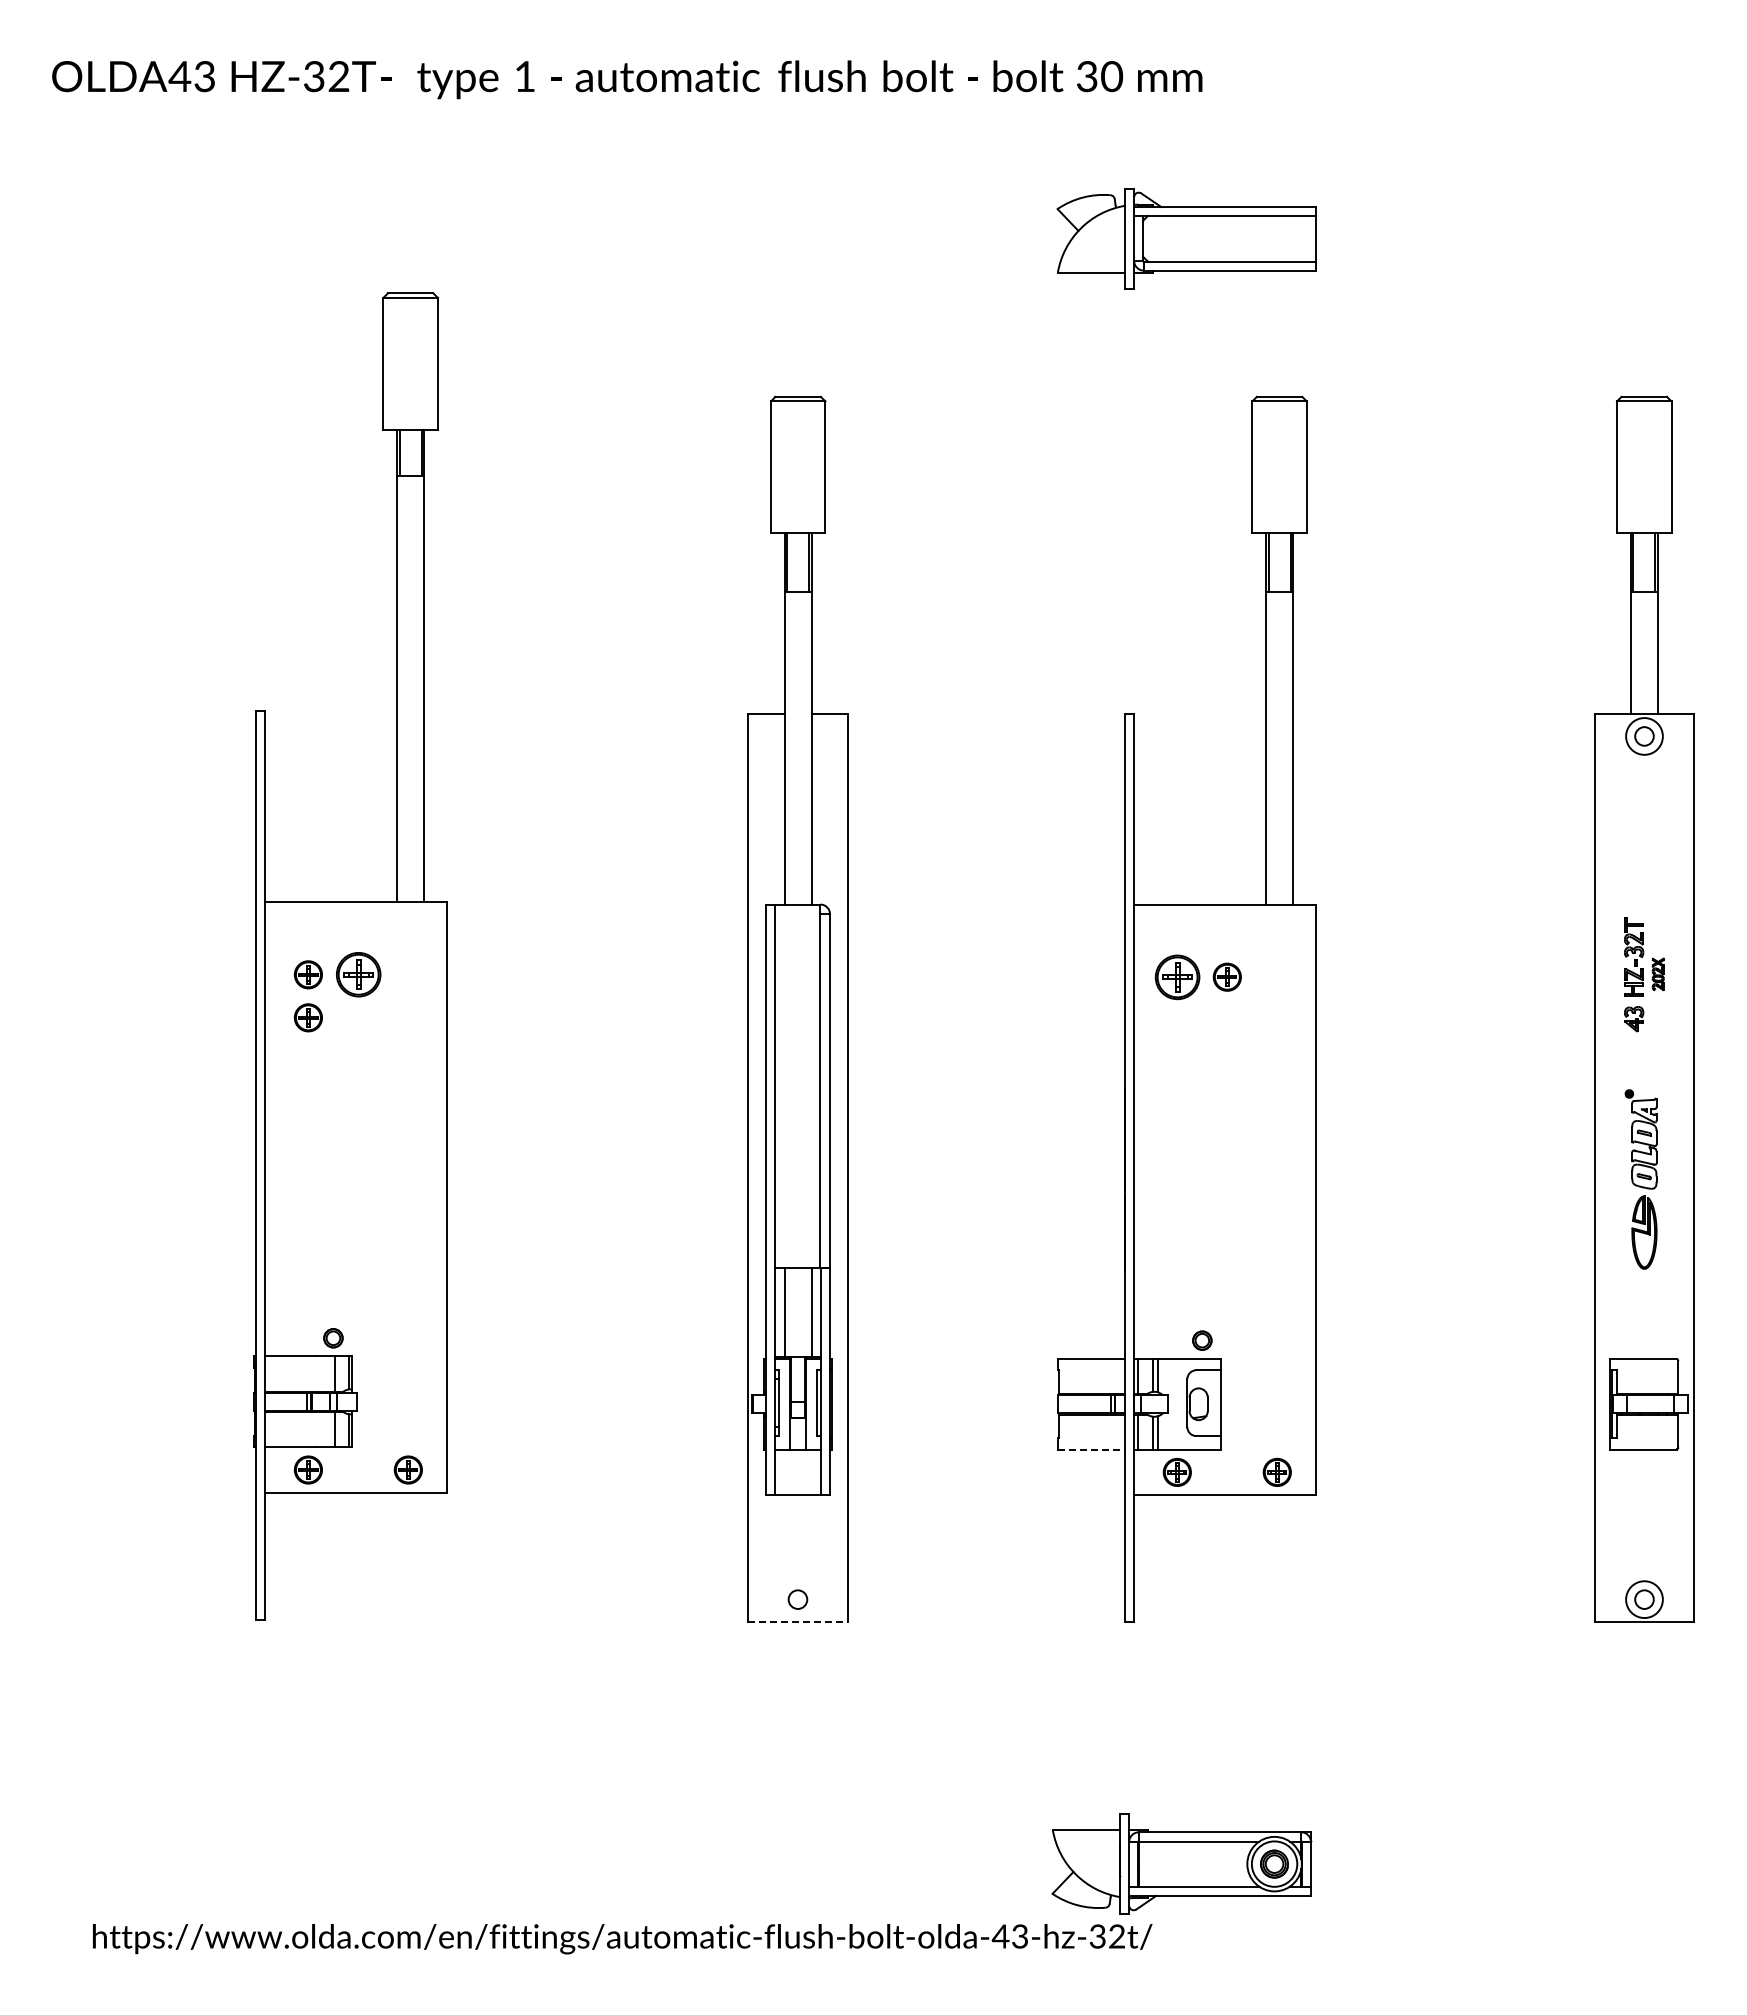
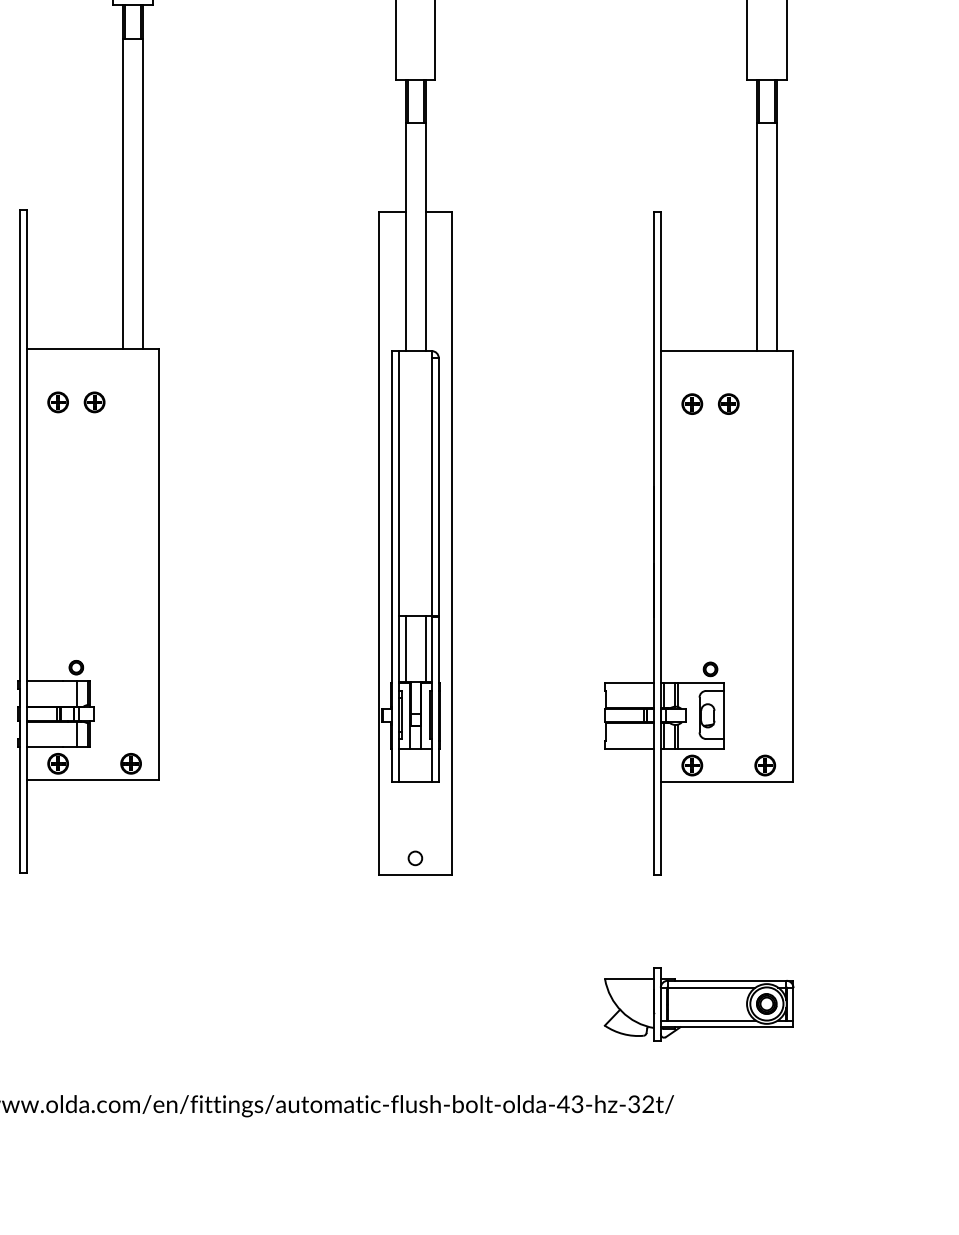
part: (357, 974) -> (93, 402), size x0.62
part: (1176, 976) -> (691, 403), size x0.62
part: (307, 1017) -> (57, 433), removed
line: (1091, 1449) -> (629, 748), dashed -> solid
line: (797, 1622) -> (415, 875), dashed -> solid
part: (1181, 1863) -> (698, 1003), moved

